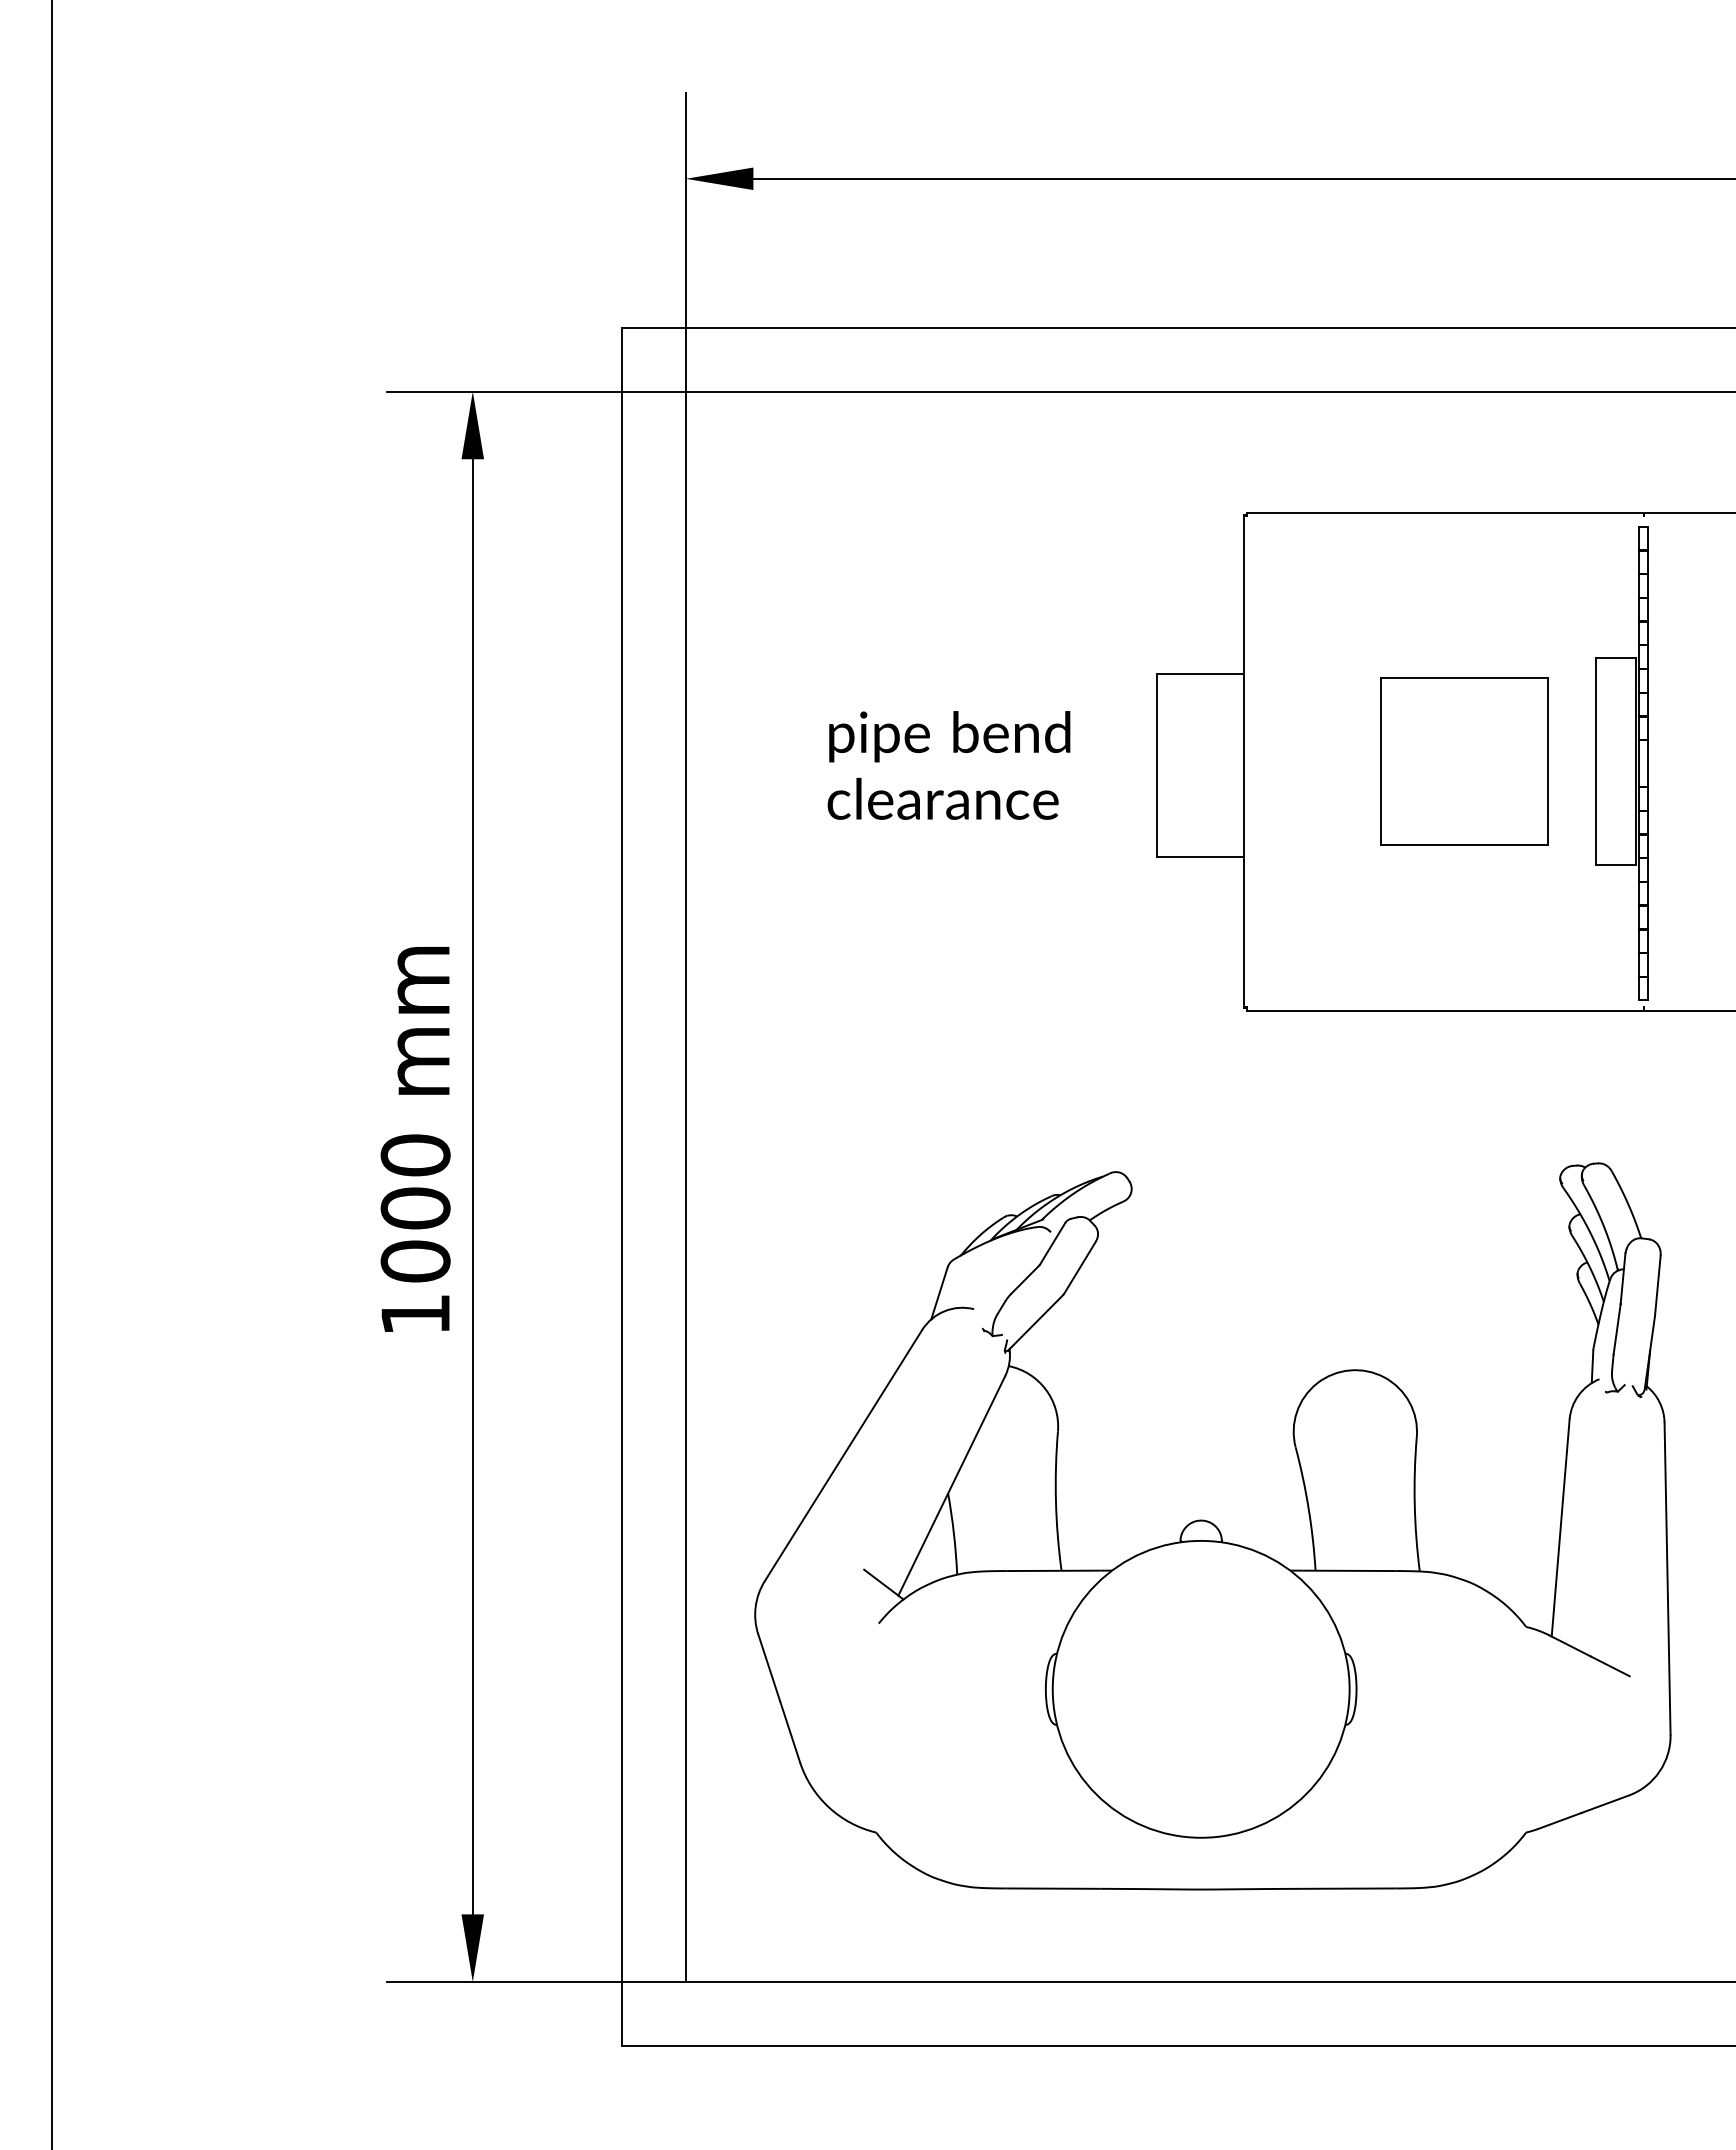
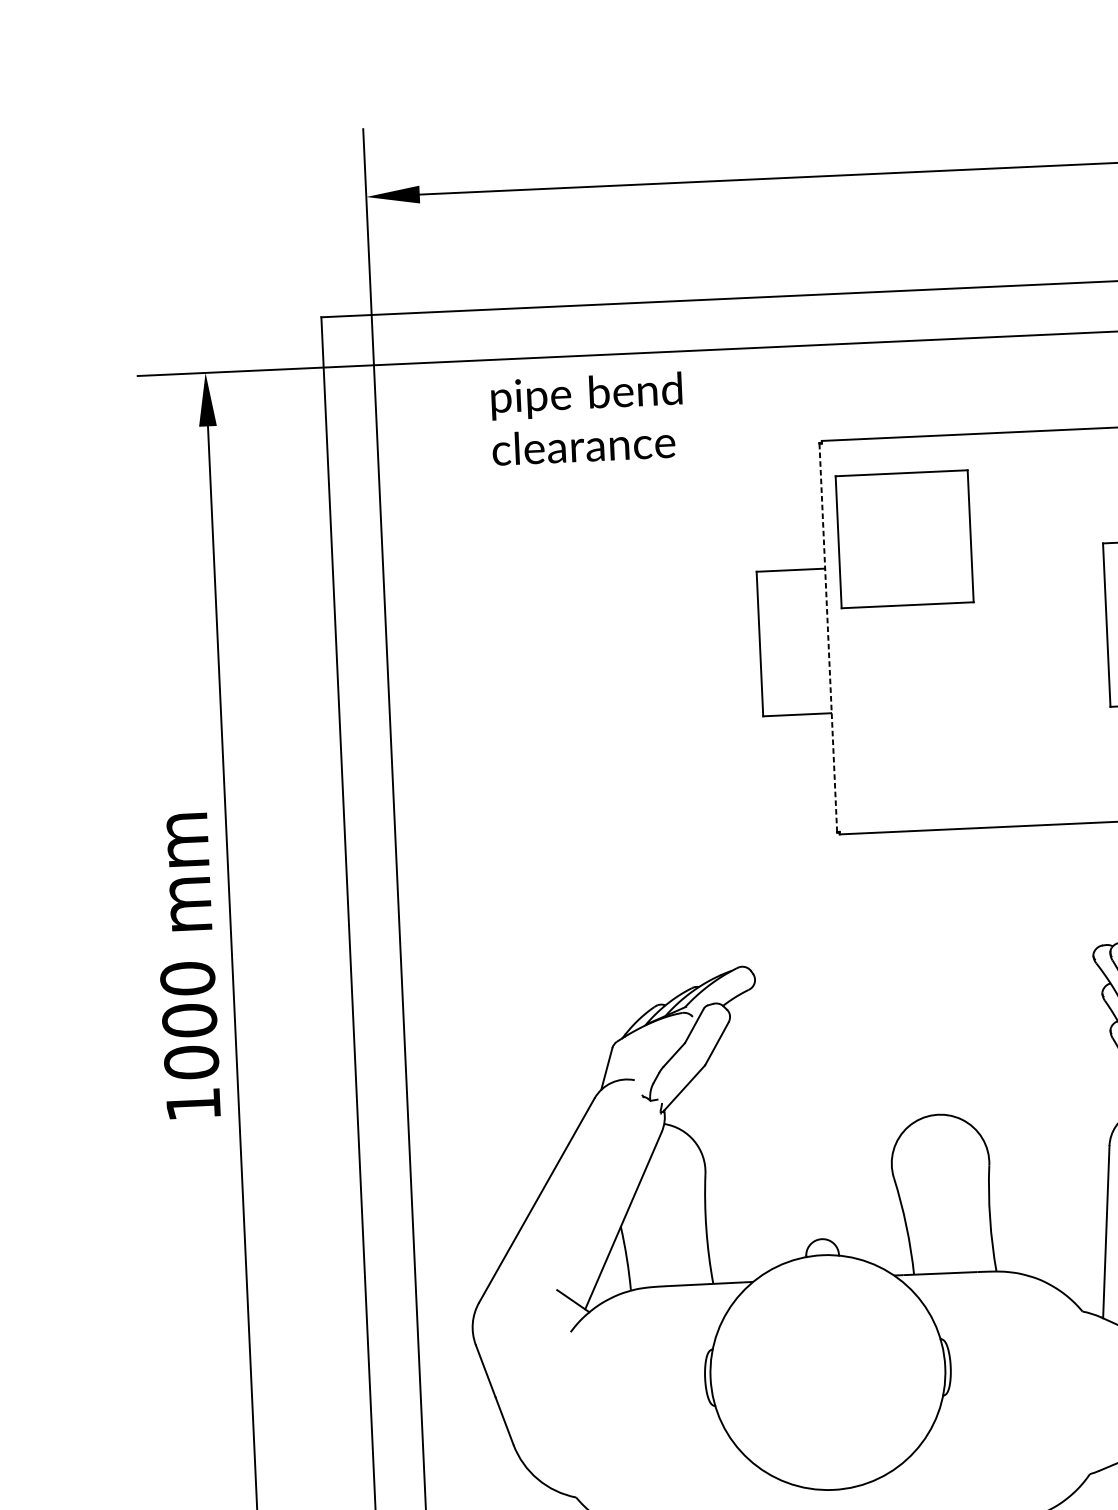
line: (1243, 761) -> (828, 637), solid -> dashed
part: (1464, 761) -> (904, 539), moved
text: (948, 765) -> (586, 418), moved

